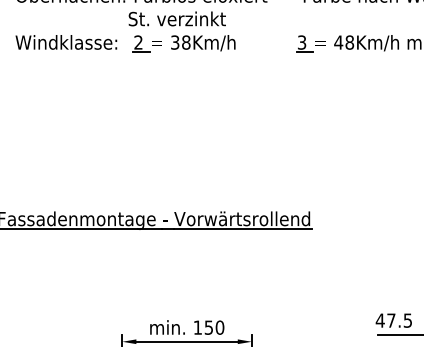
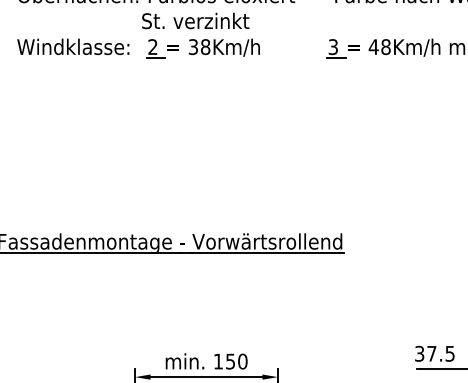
text: (379, 320) -> (418, 353), 47.5 -> 37.5

